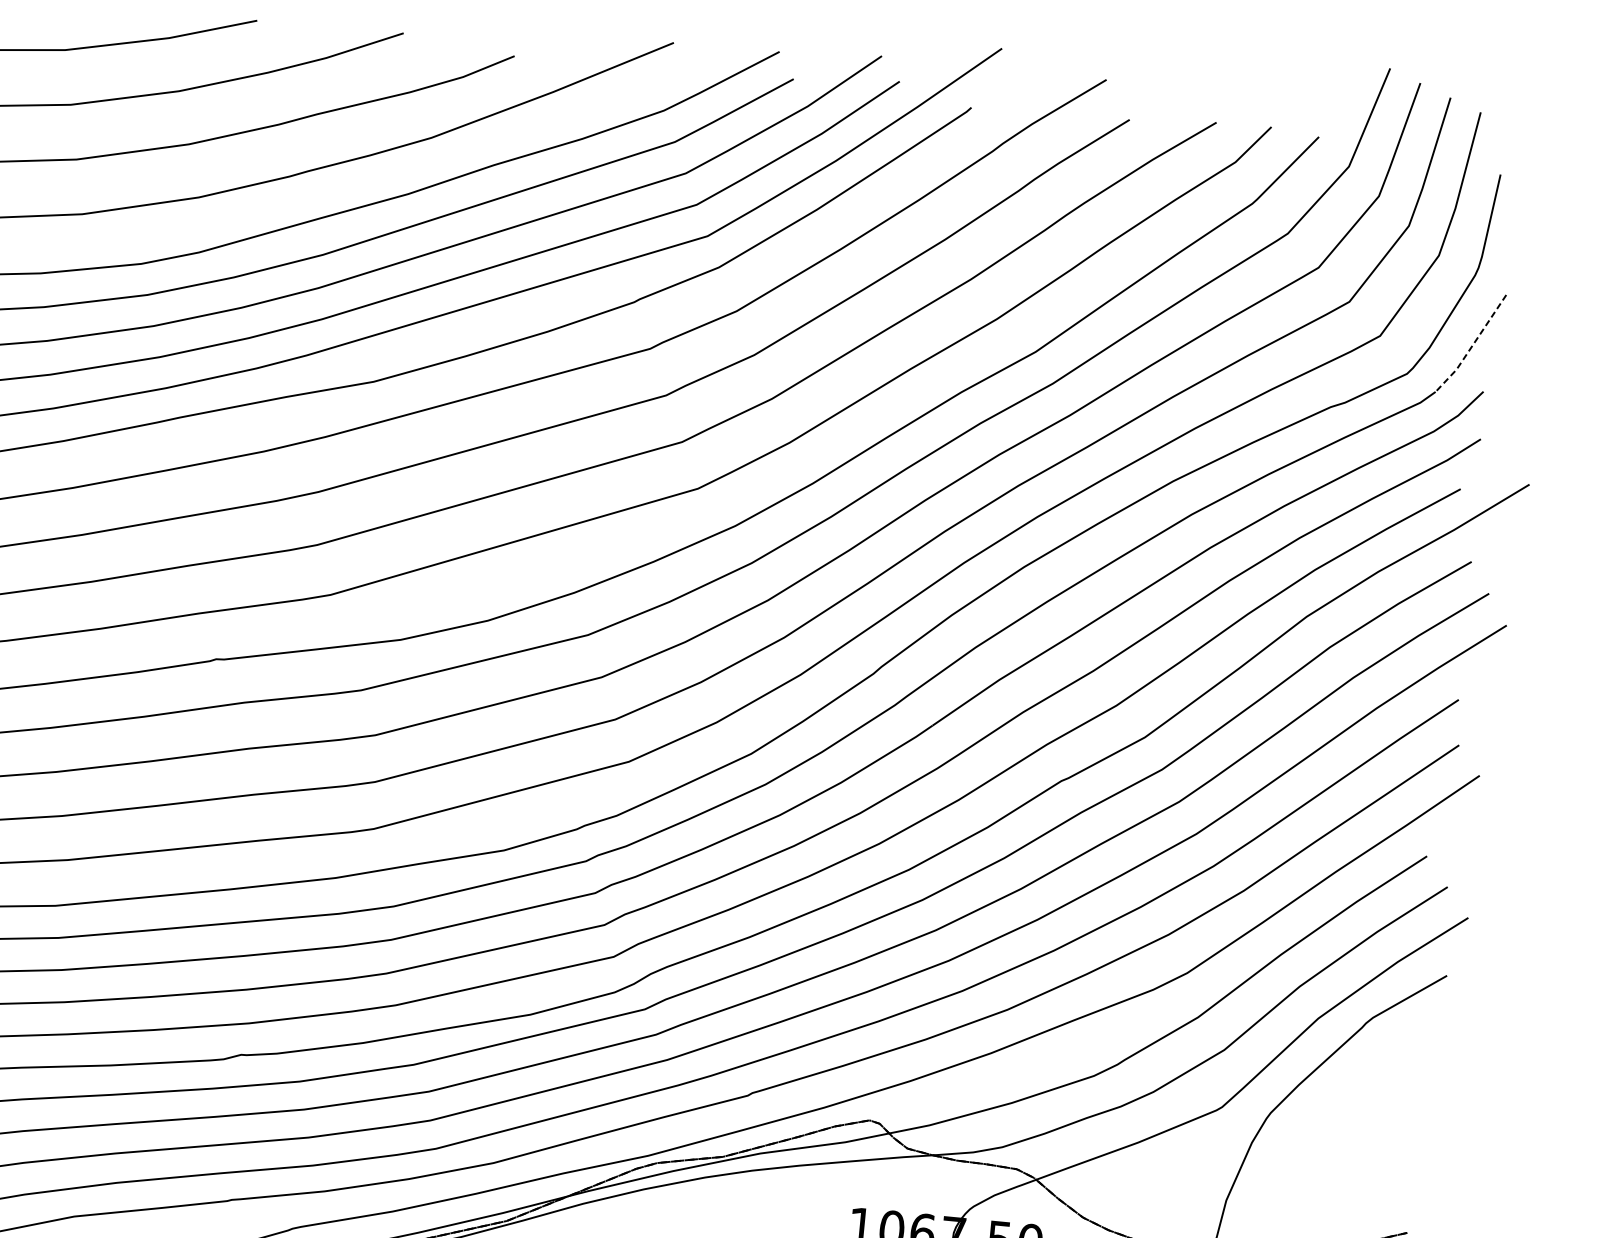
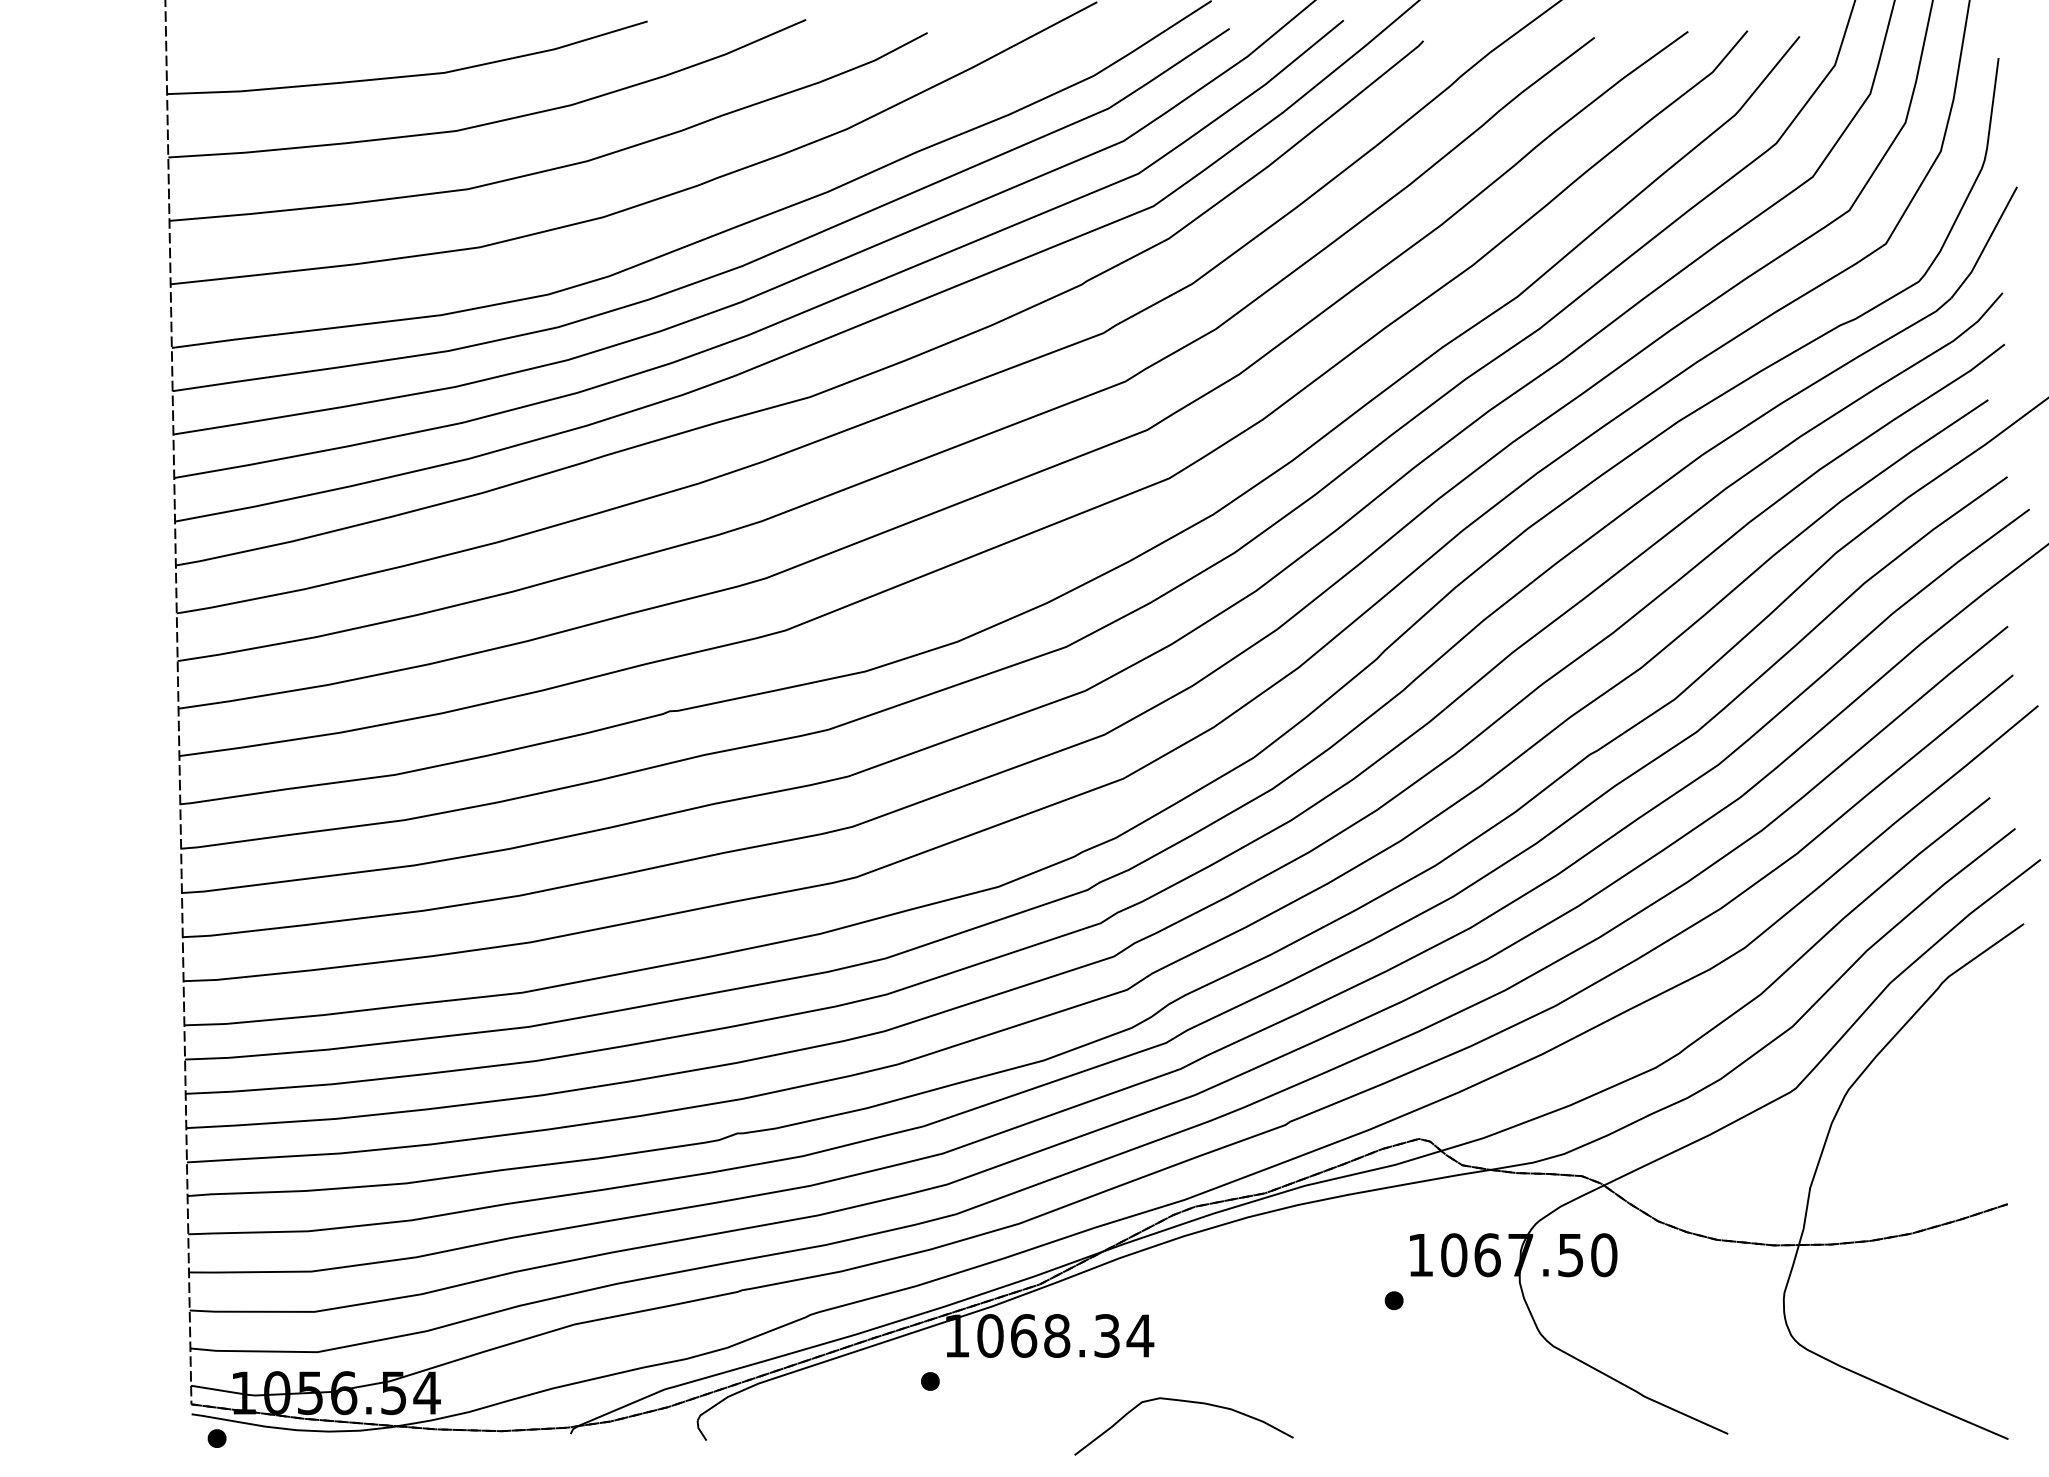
line: (1472, 345) -> (1986, 244), dashed -> solid

